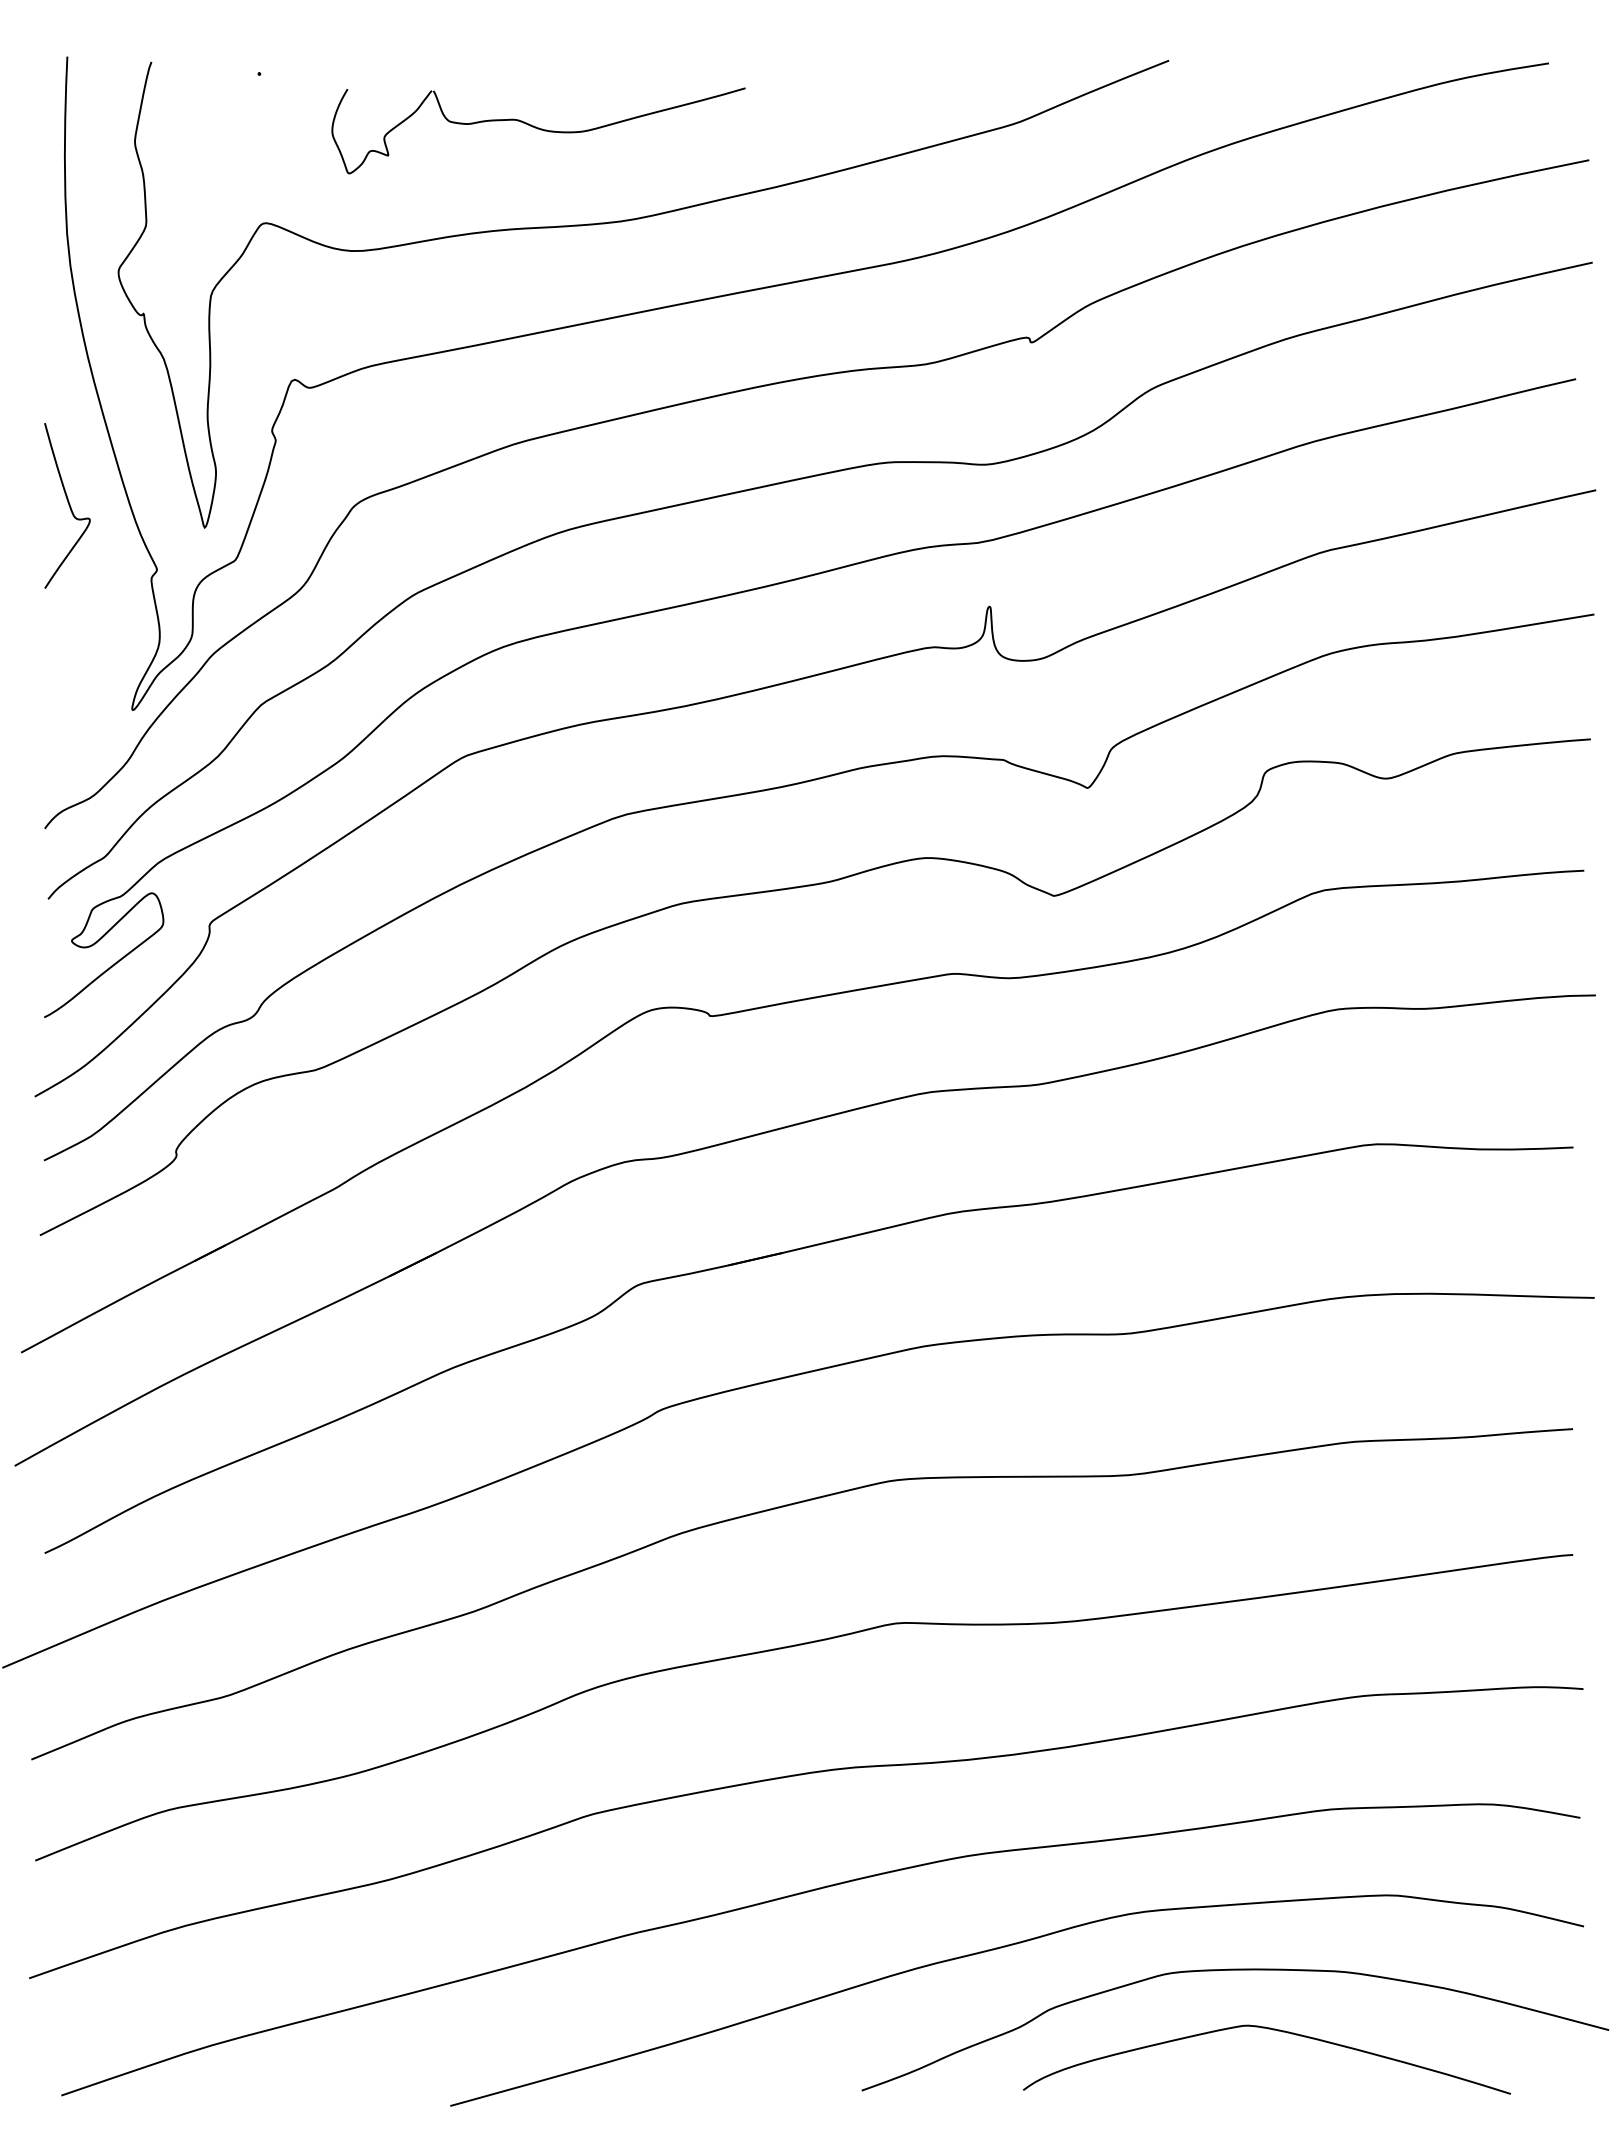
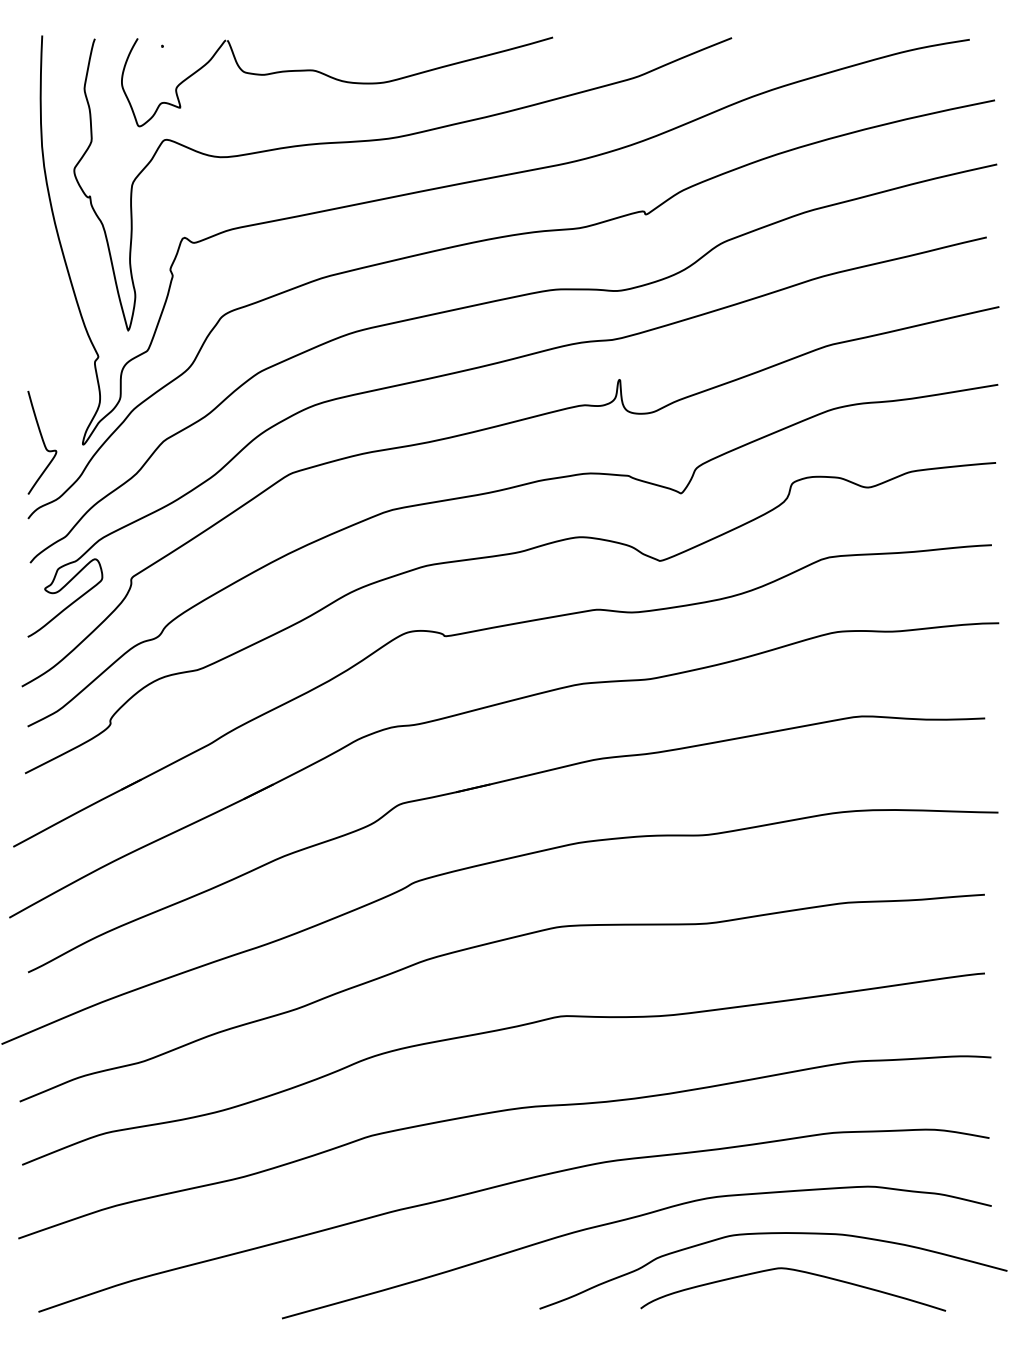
part: (538, 130) -> (337, 81), size x1.67
curve: (67, 505) -> (42, 442), moved

